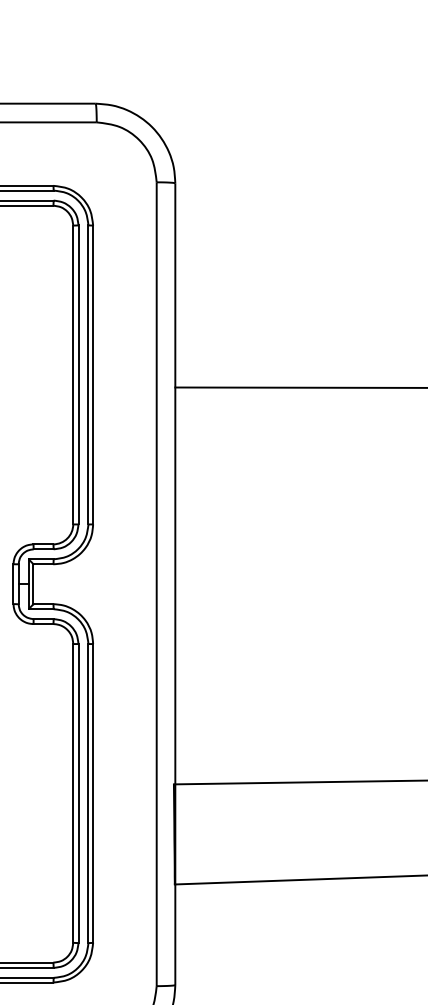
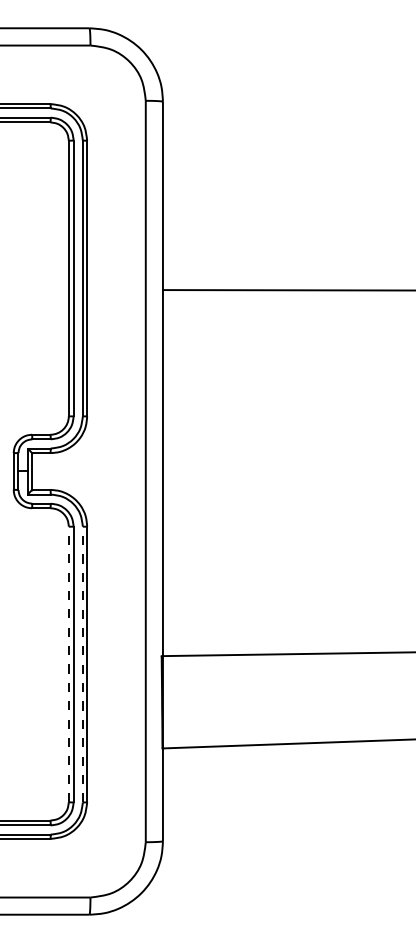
line: (72, 793) -> (68, 664), solid -> dashed
line: (88, 793) -> (82, 664), solid -> dashed

